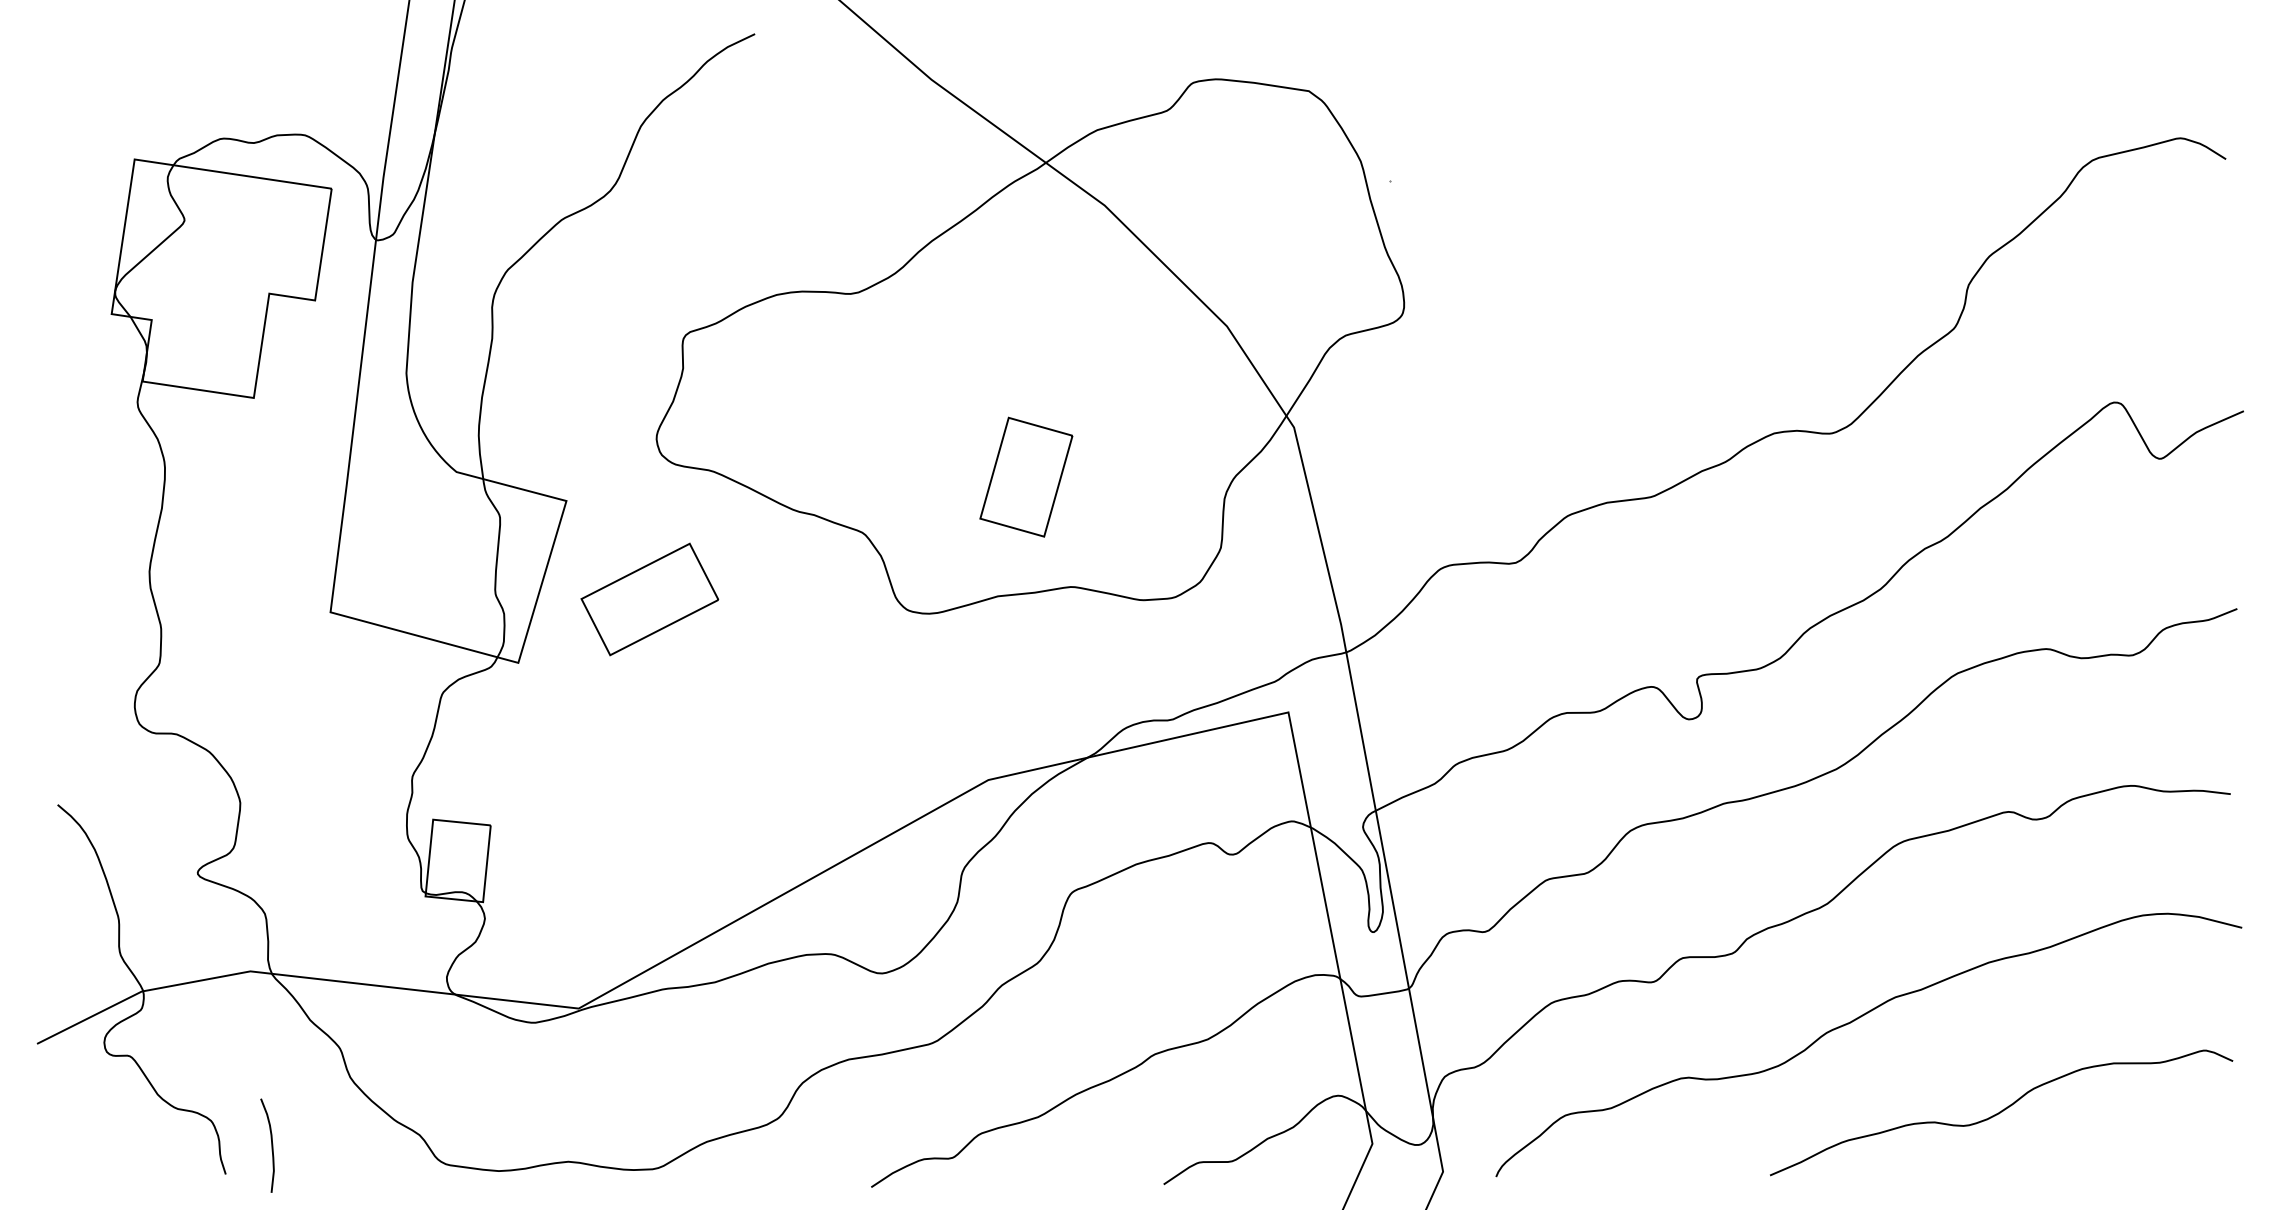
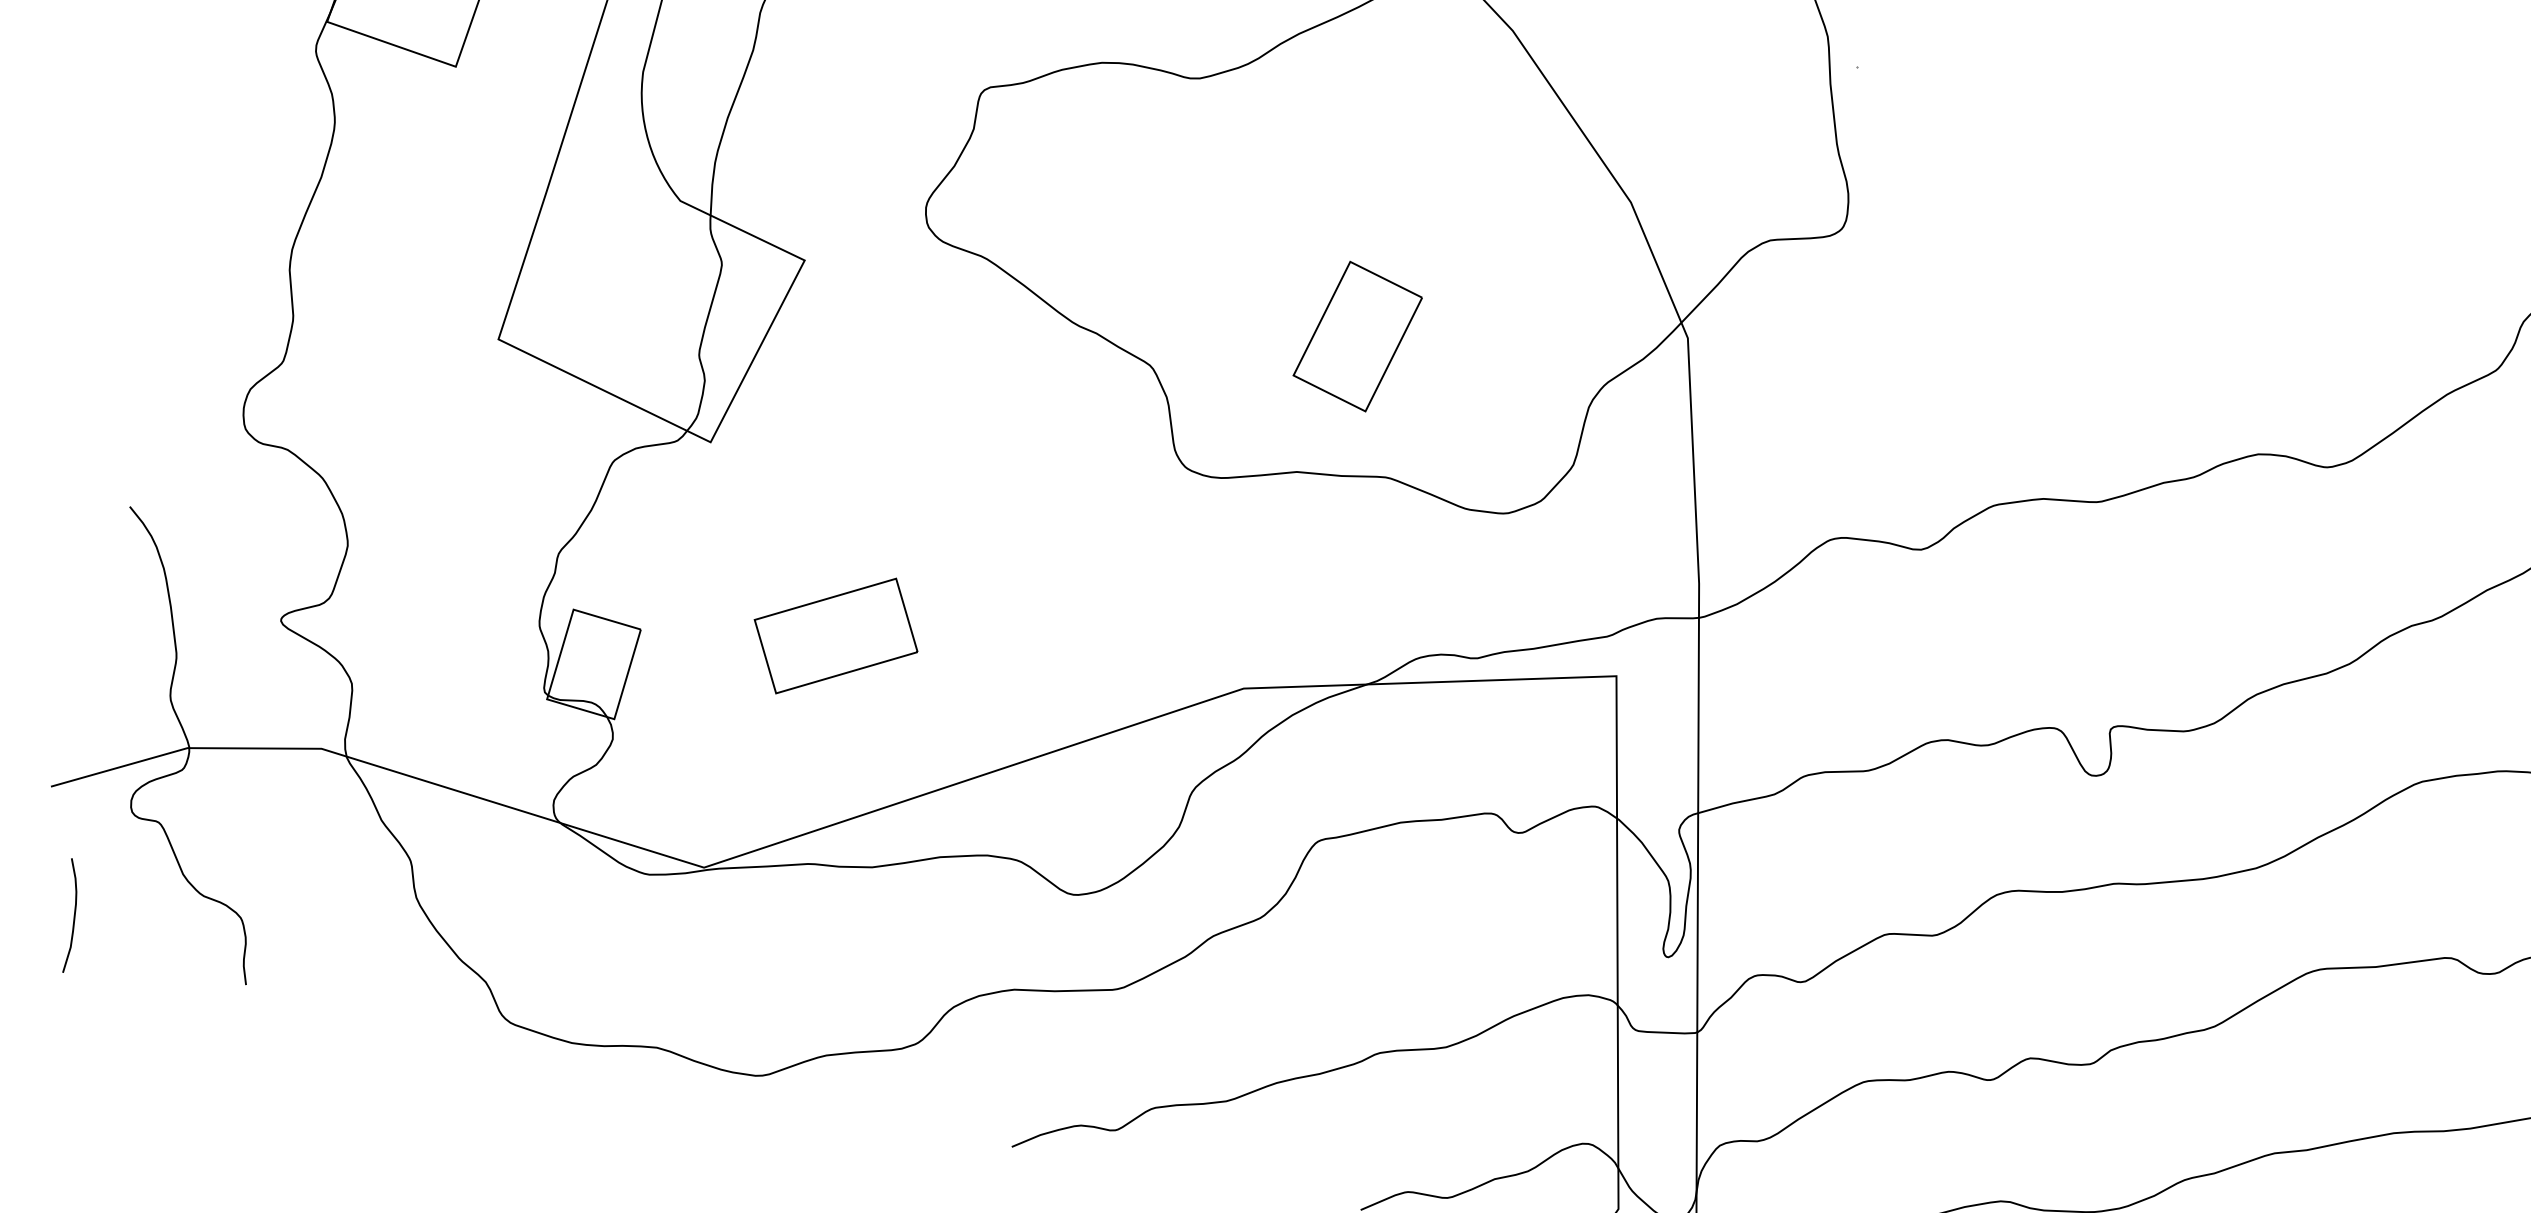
part: (649, 599) -> (835, 635), moved
curve: (271, 1145) -> (73, 916), moved

